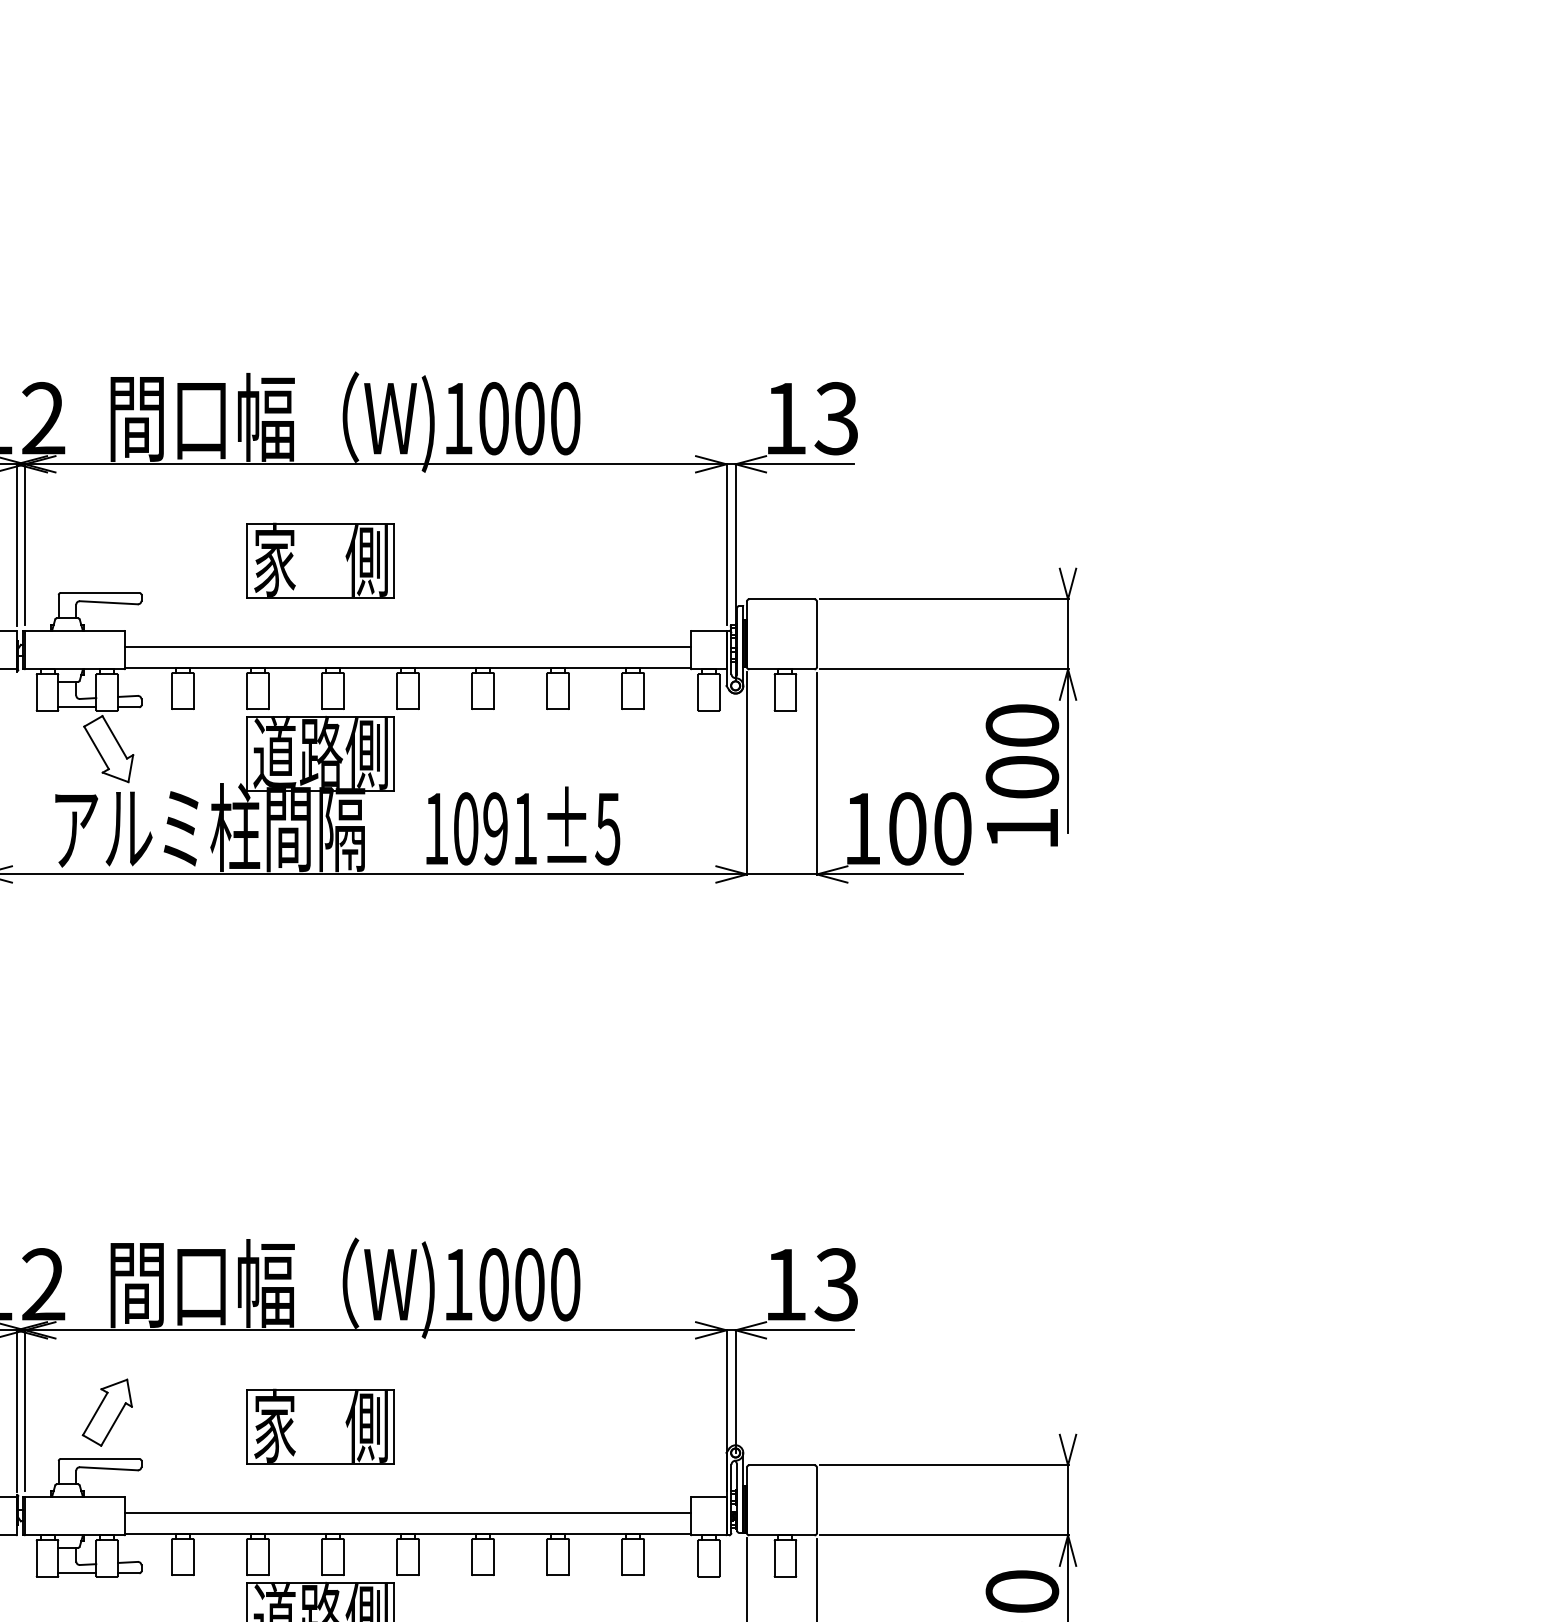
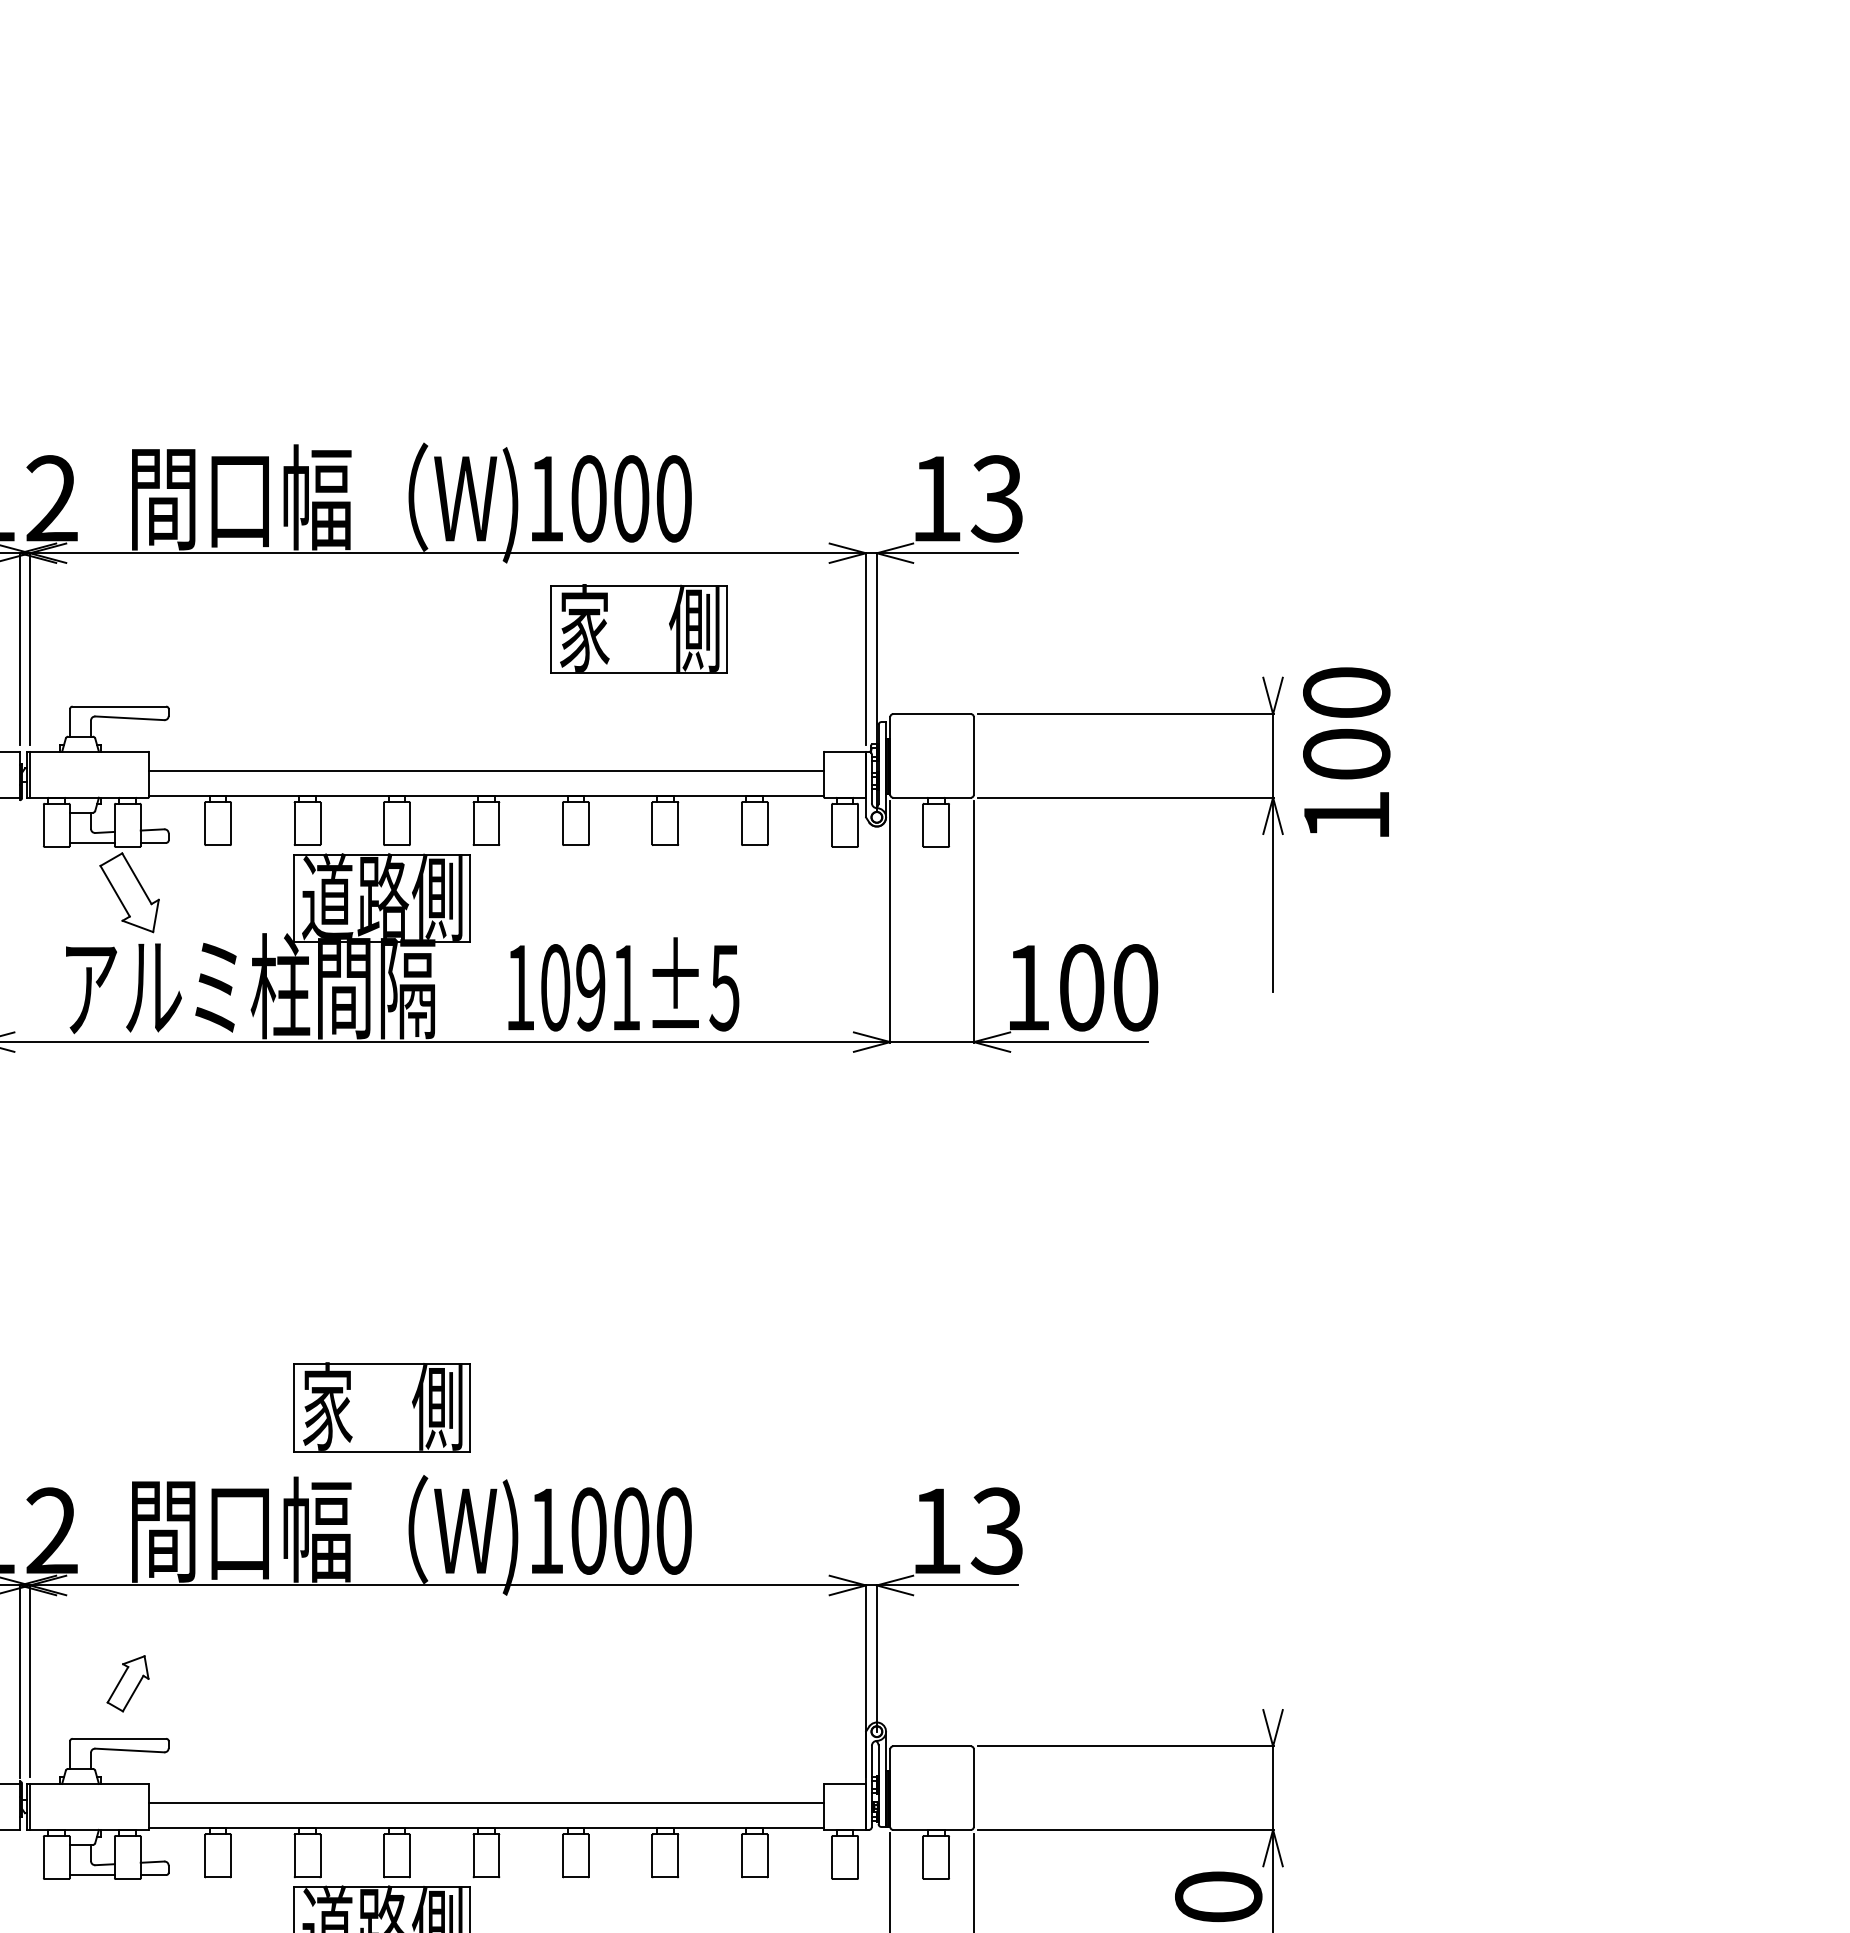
part: (320, 560) -> (638, 628), moved
text: (1022, 774) -> (1346, 751), moved
part: (106, 1412) -> (127, 1683), size x0.7
part: (320, 1426) -> (381, 1407), moved

